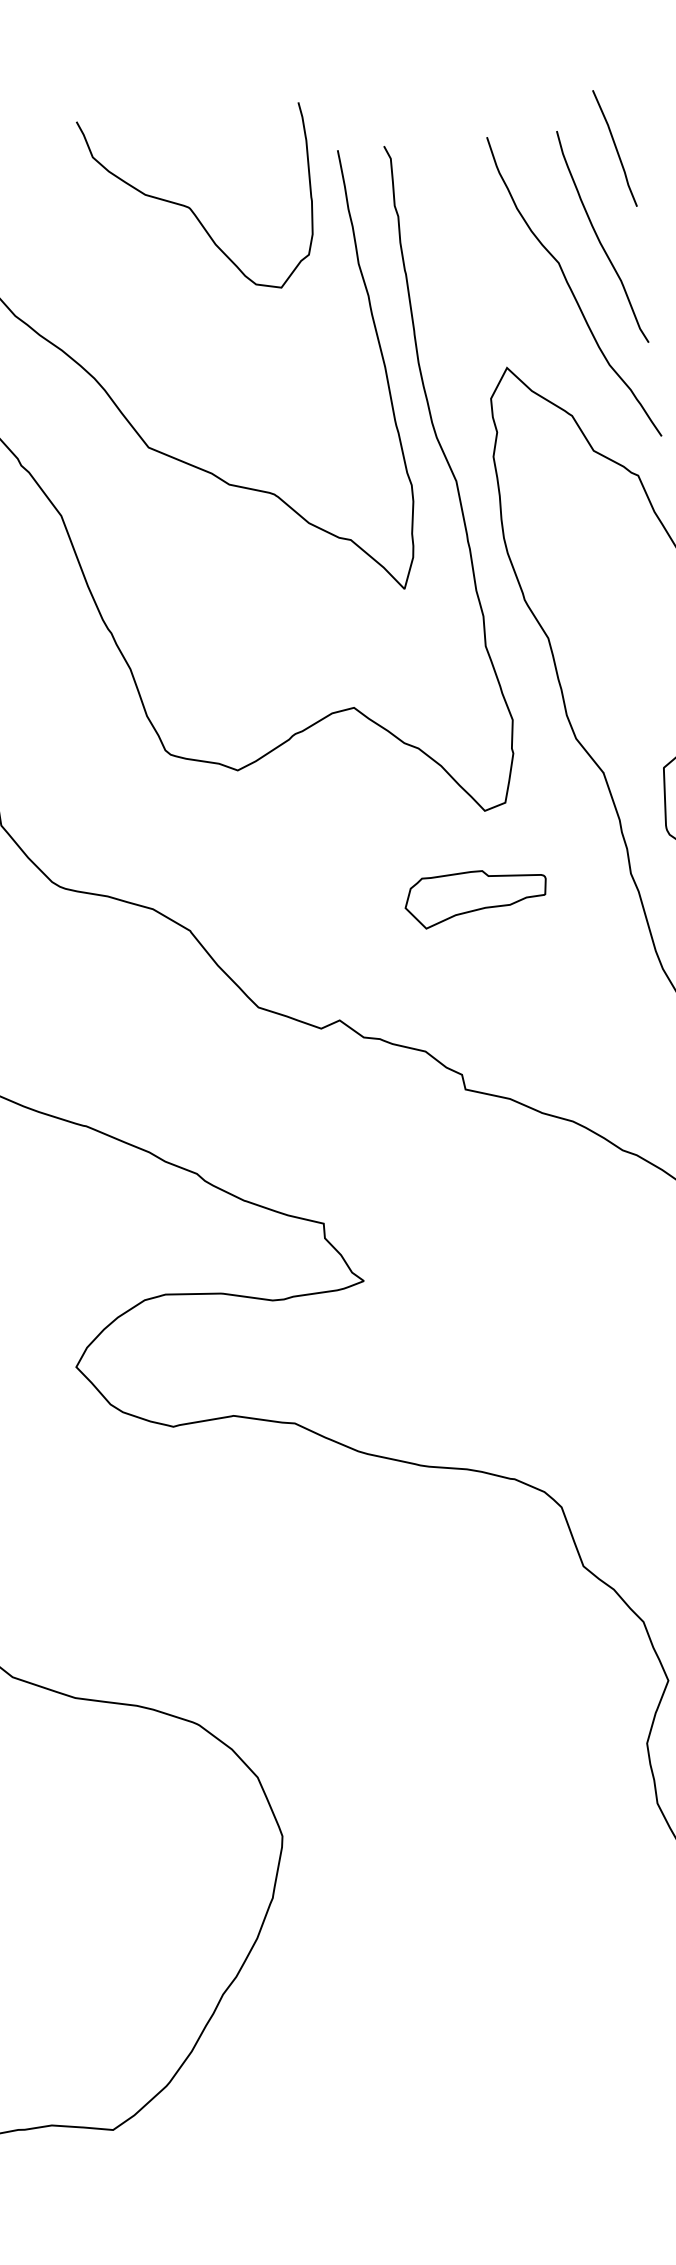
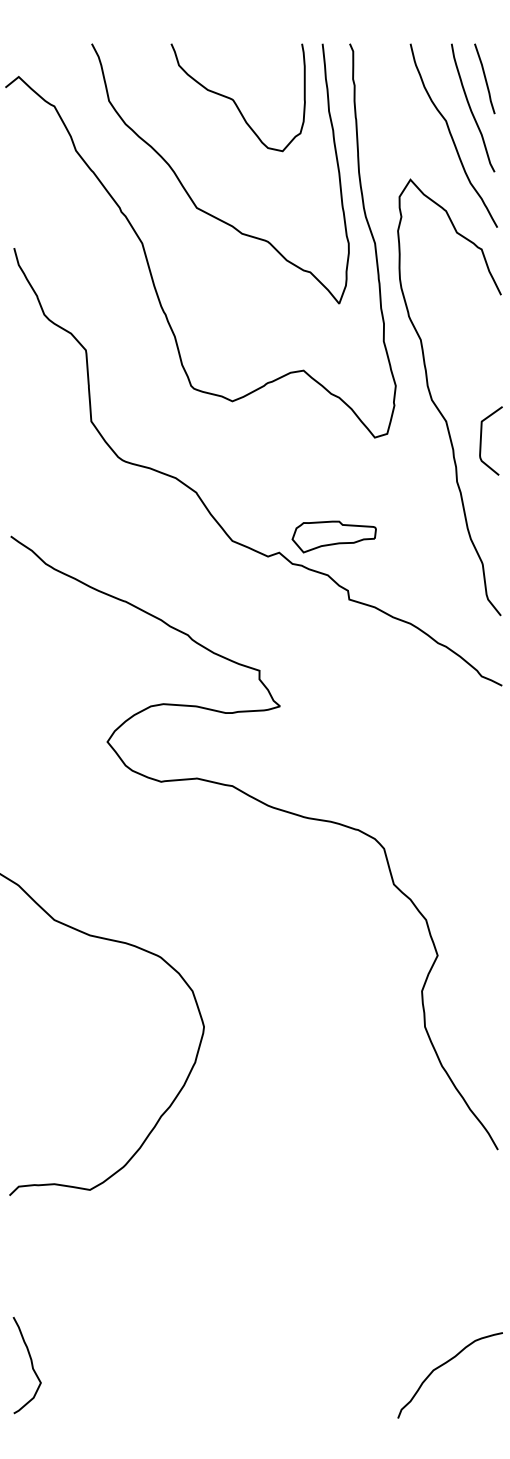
curve: (614, 147) -> (484, 78), moved
curve: (192, 208) -> (234, 100), moved
part: (474, 897) -> (333, 536), moved

